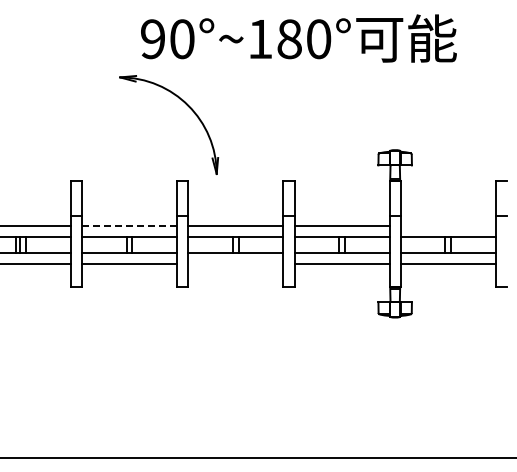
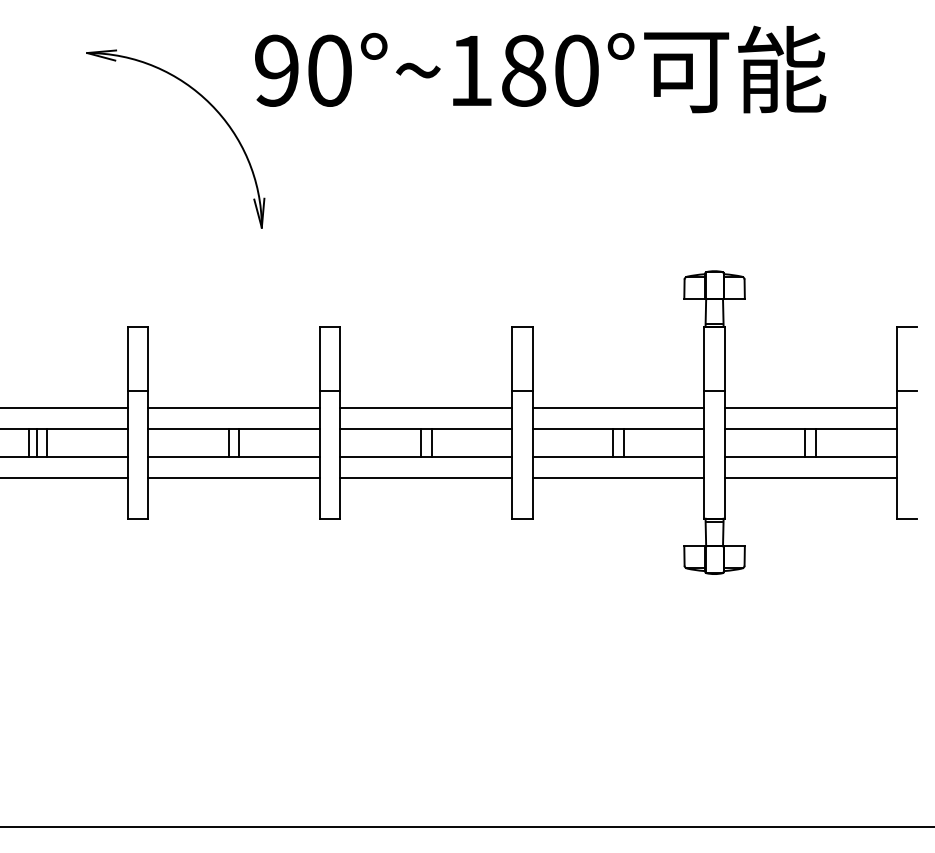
part: (187, 106) -> (208, 105), moved
line: (129, 225) -> (234, 407), dashed -> solid
line: (447, 225) -> (809, 407), added
line: (235, 264) -> (425, 478), added

